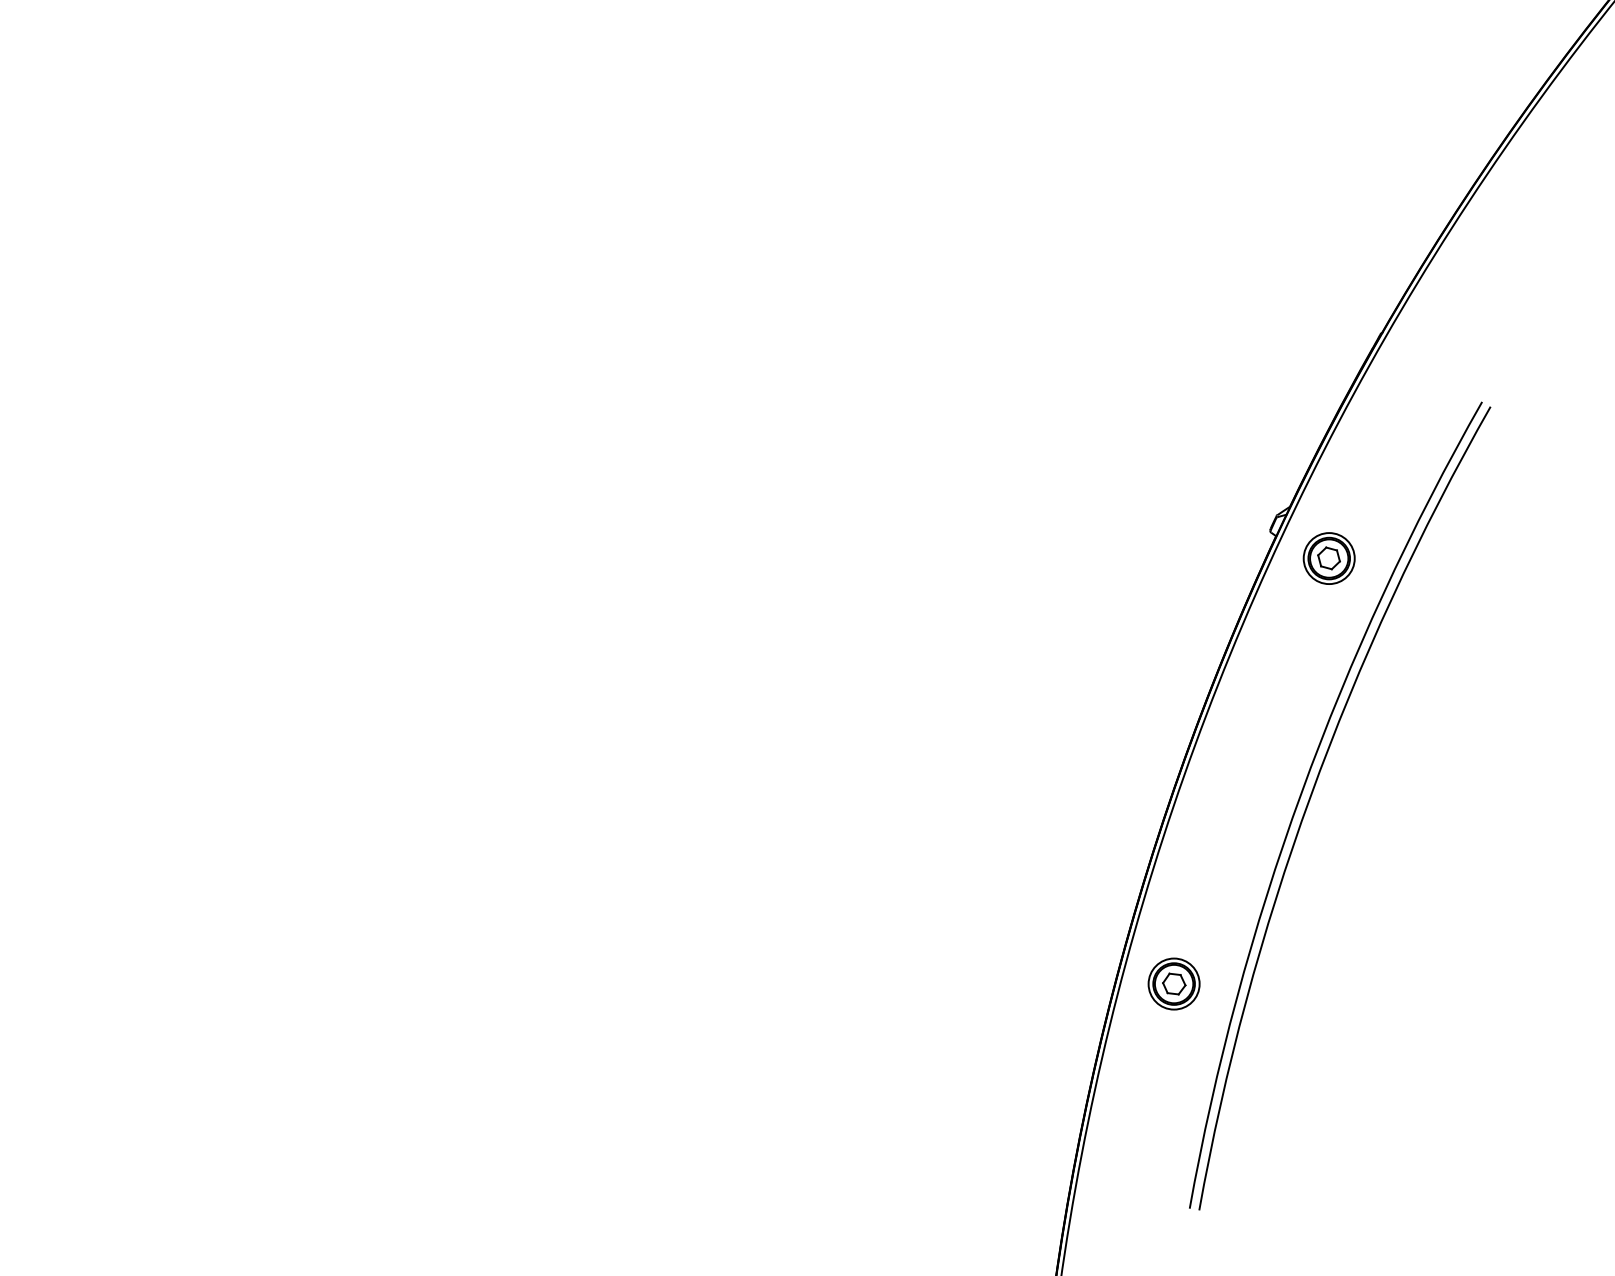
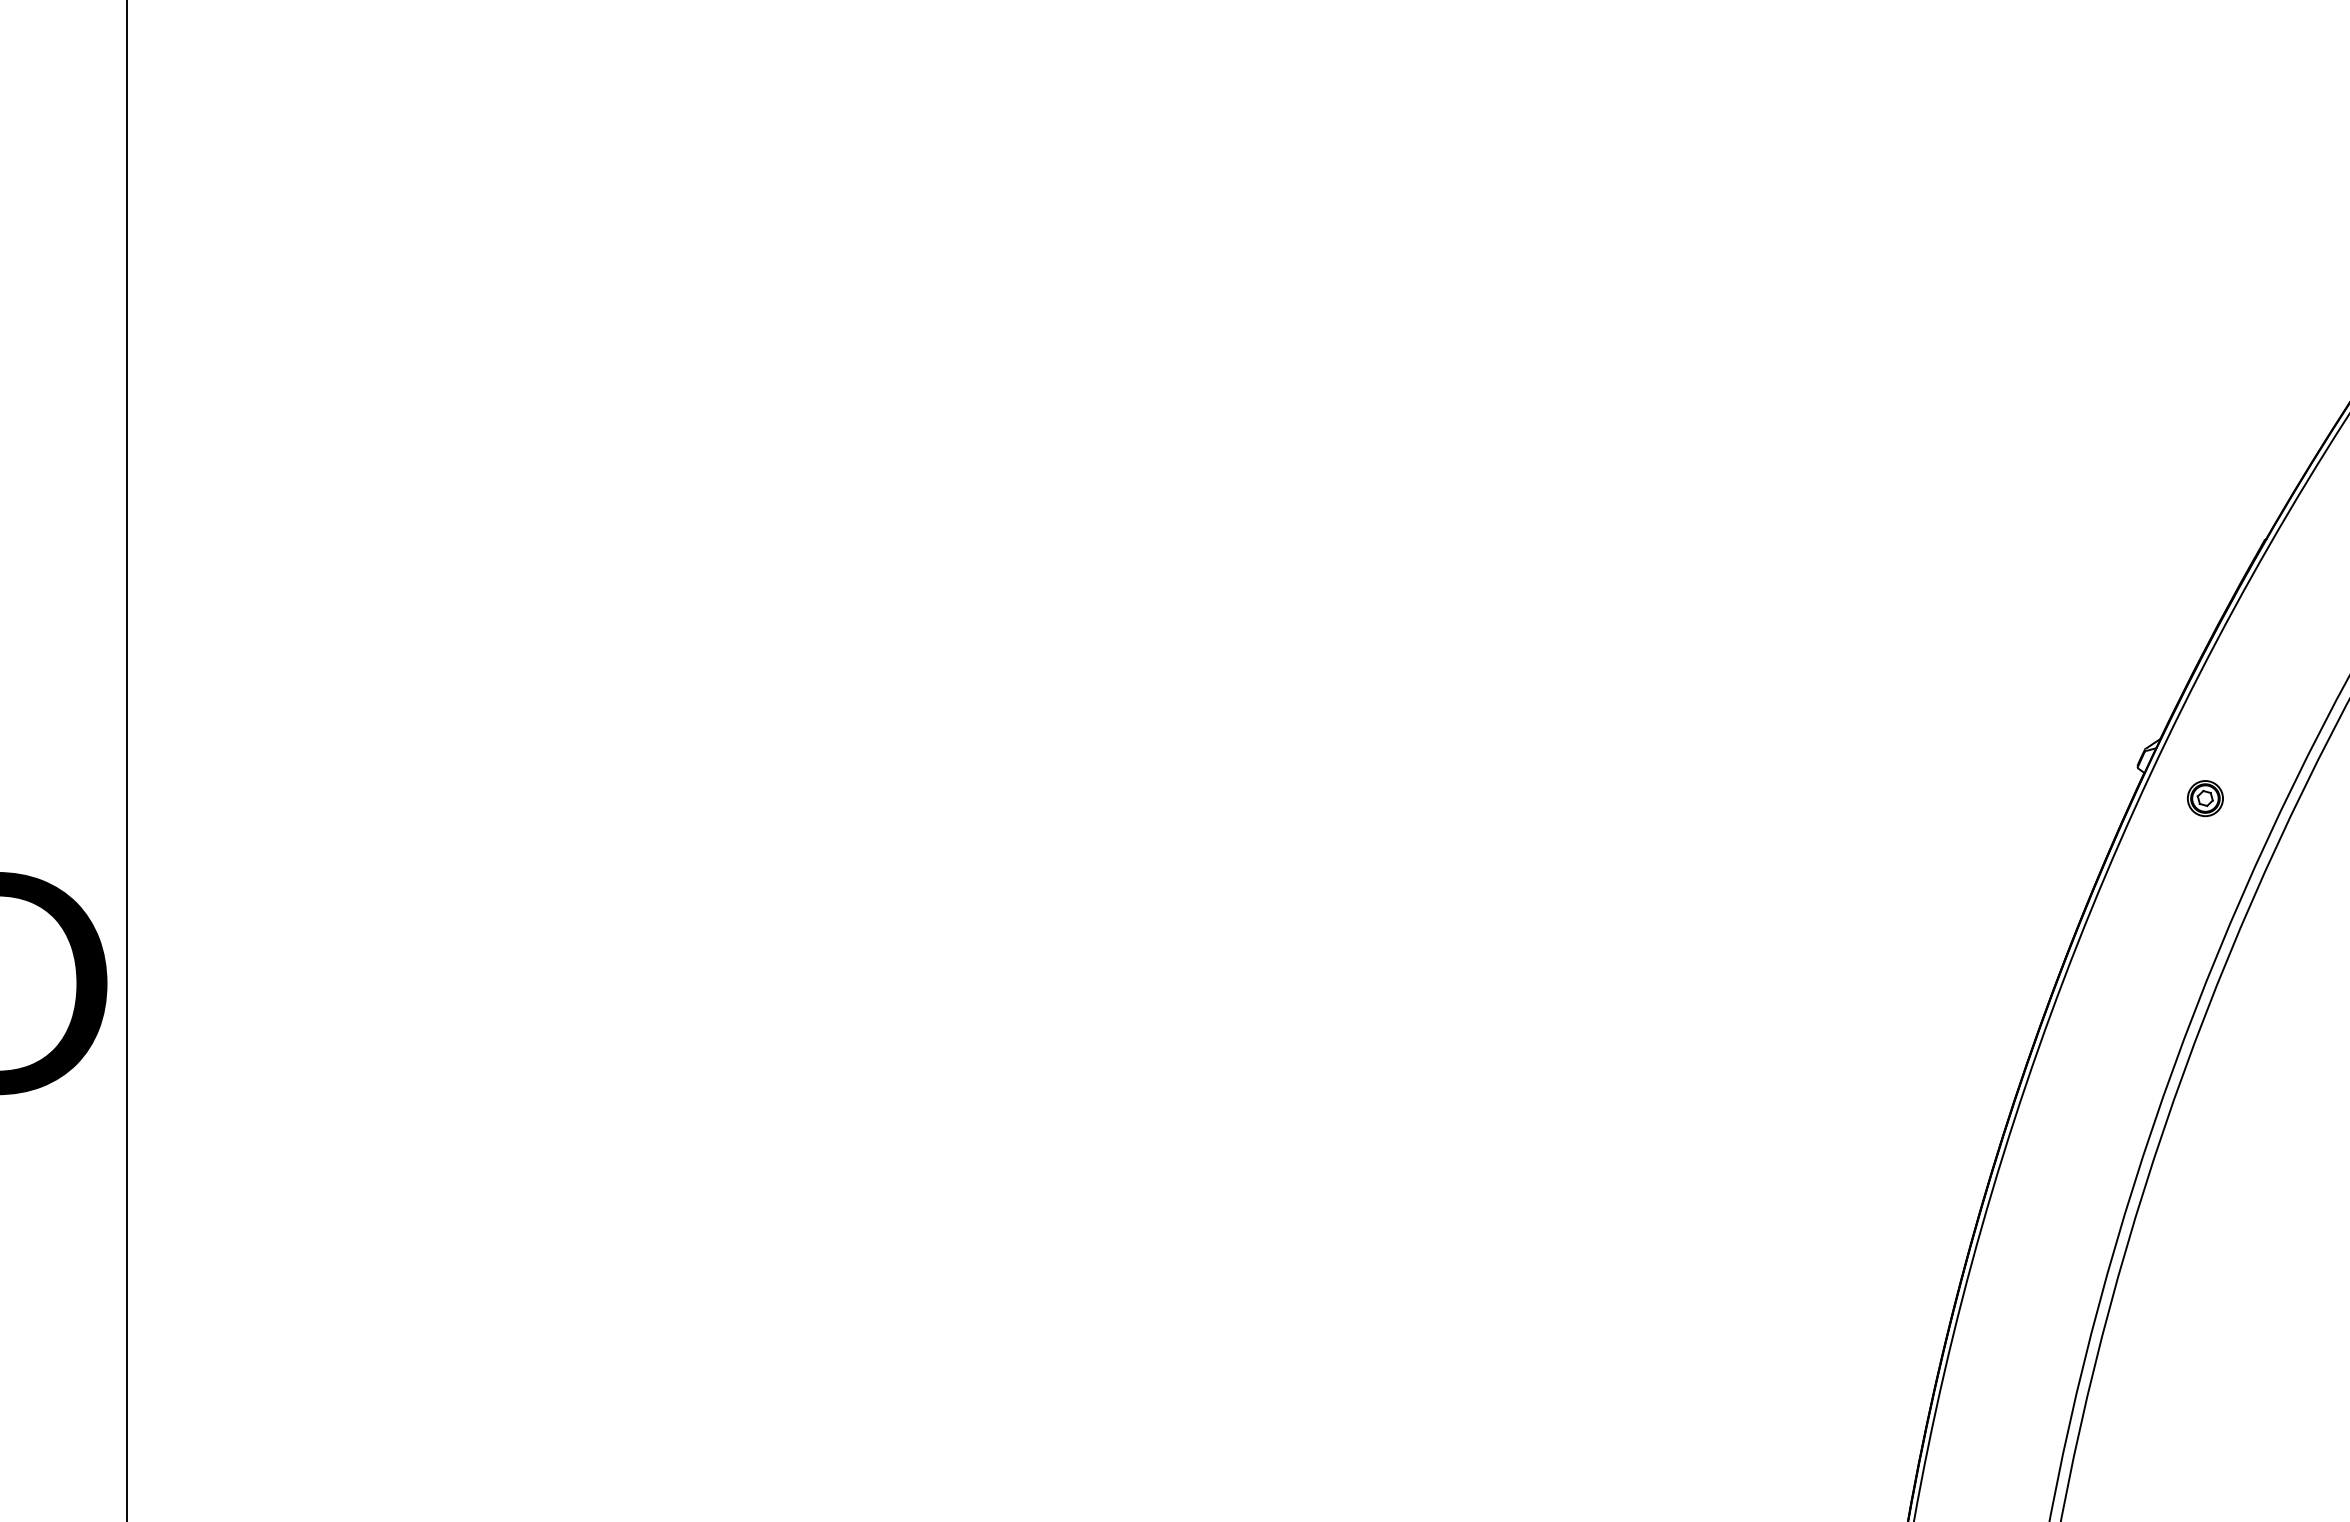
part: (1329, 558) -> (2205, 798), size x0.6
part: (1173, 983) -> (2026, 1287), removed

